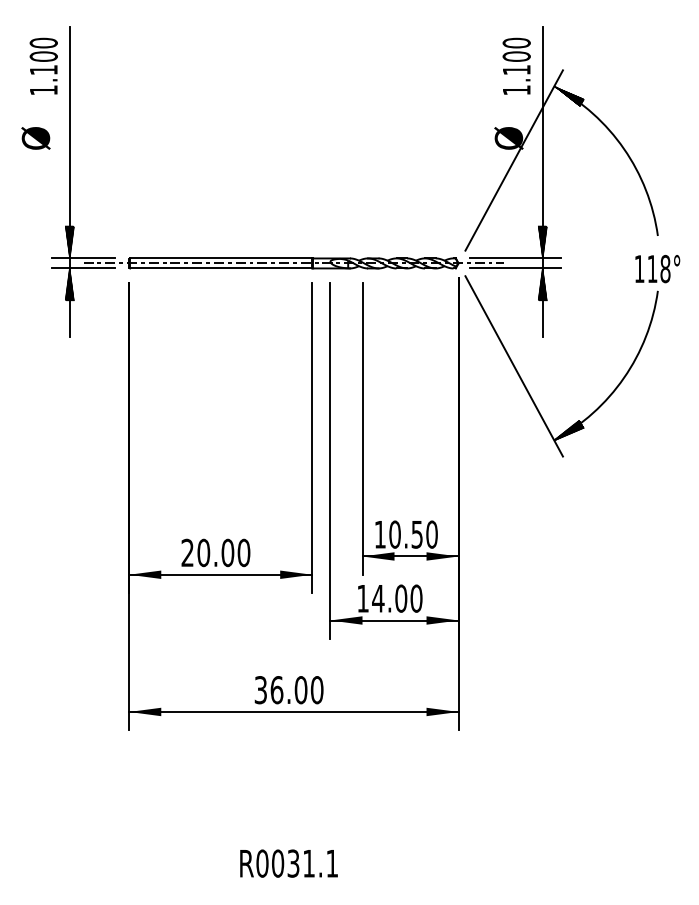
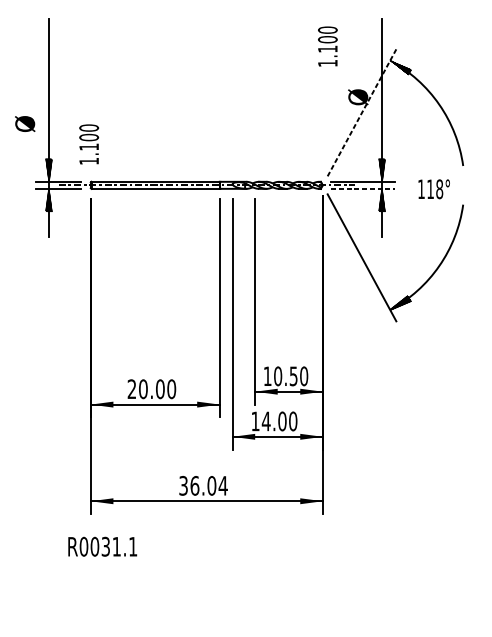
text: (43, 65) -> (88, 143), moved
text: (516, 65) -> (327, 45), moved
text: (35, 138) -> (24, 124), moved
line: (514, 160) -> (362, 112), solid -> dashed
line: (516, 268) -> (363, 188), solid -> dashed
text: (657, 269) -> (434, 189), moved
text: (316, 690) -> (222, 486), 36.00 -> 36.04
text: (288, 863) -> (102, 546), moved

